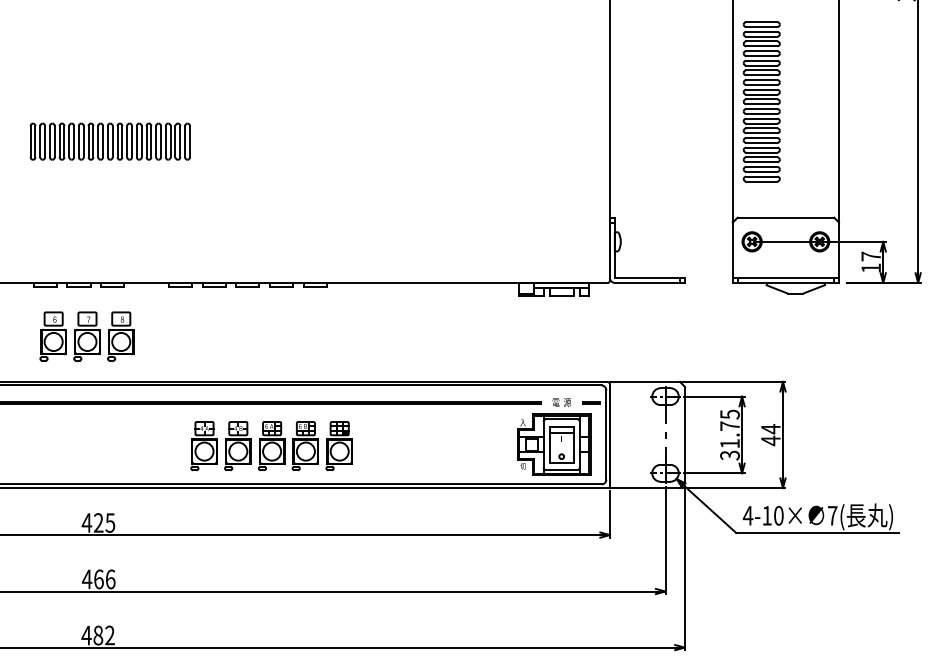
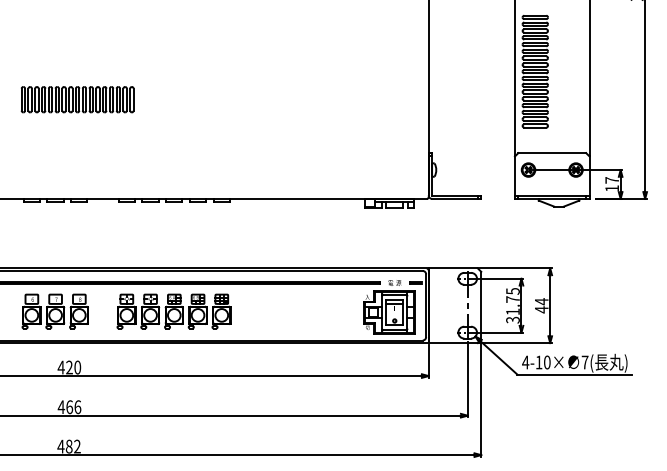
part: (85, 336) -> (54, 311), moved
part: (270, 446) -> (173, 311), moved
text: (110, 522) -> (77, 367), 425 -> 420

